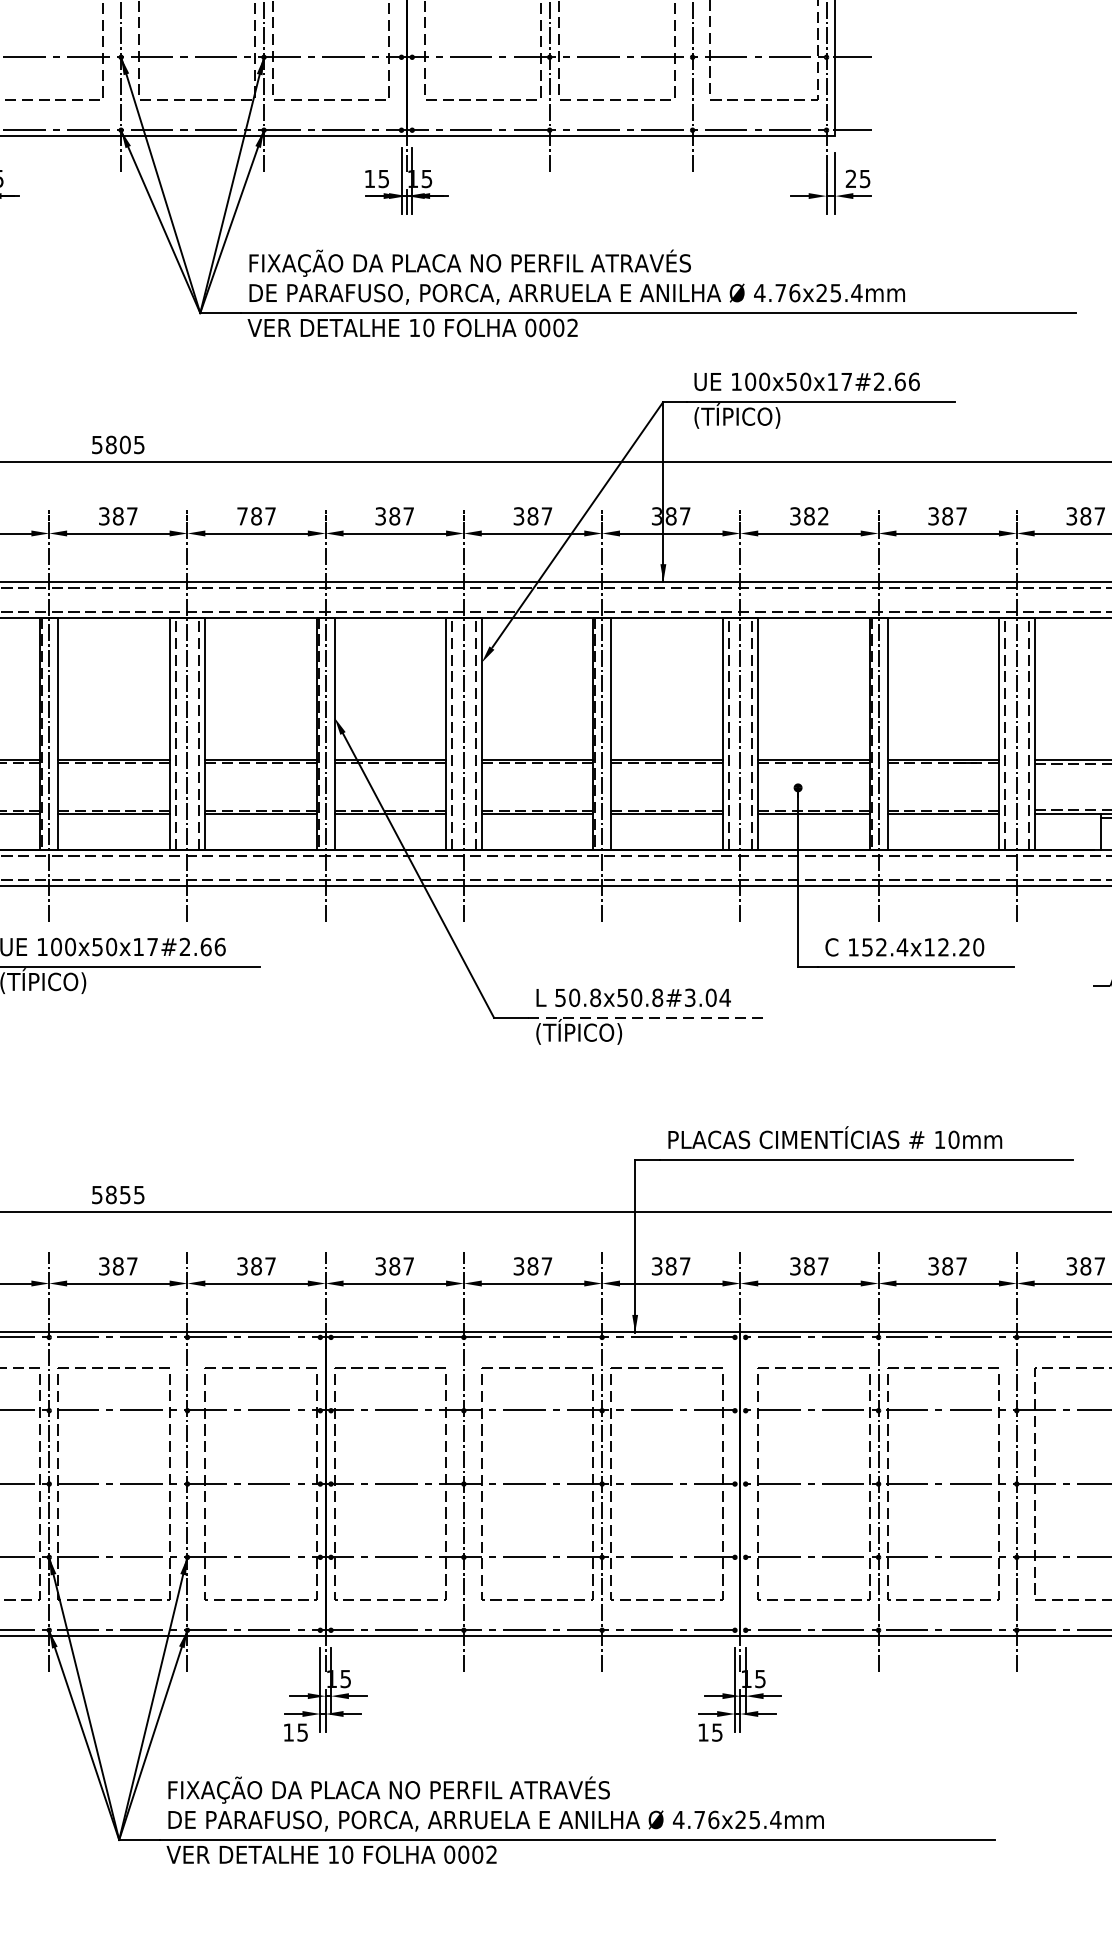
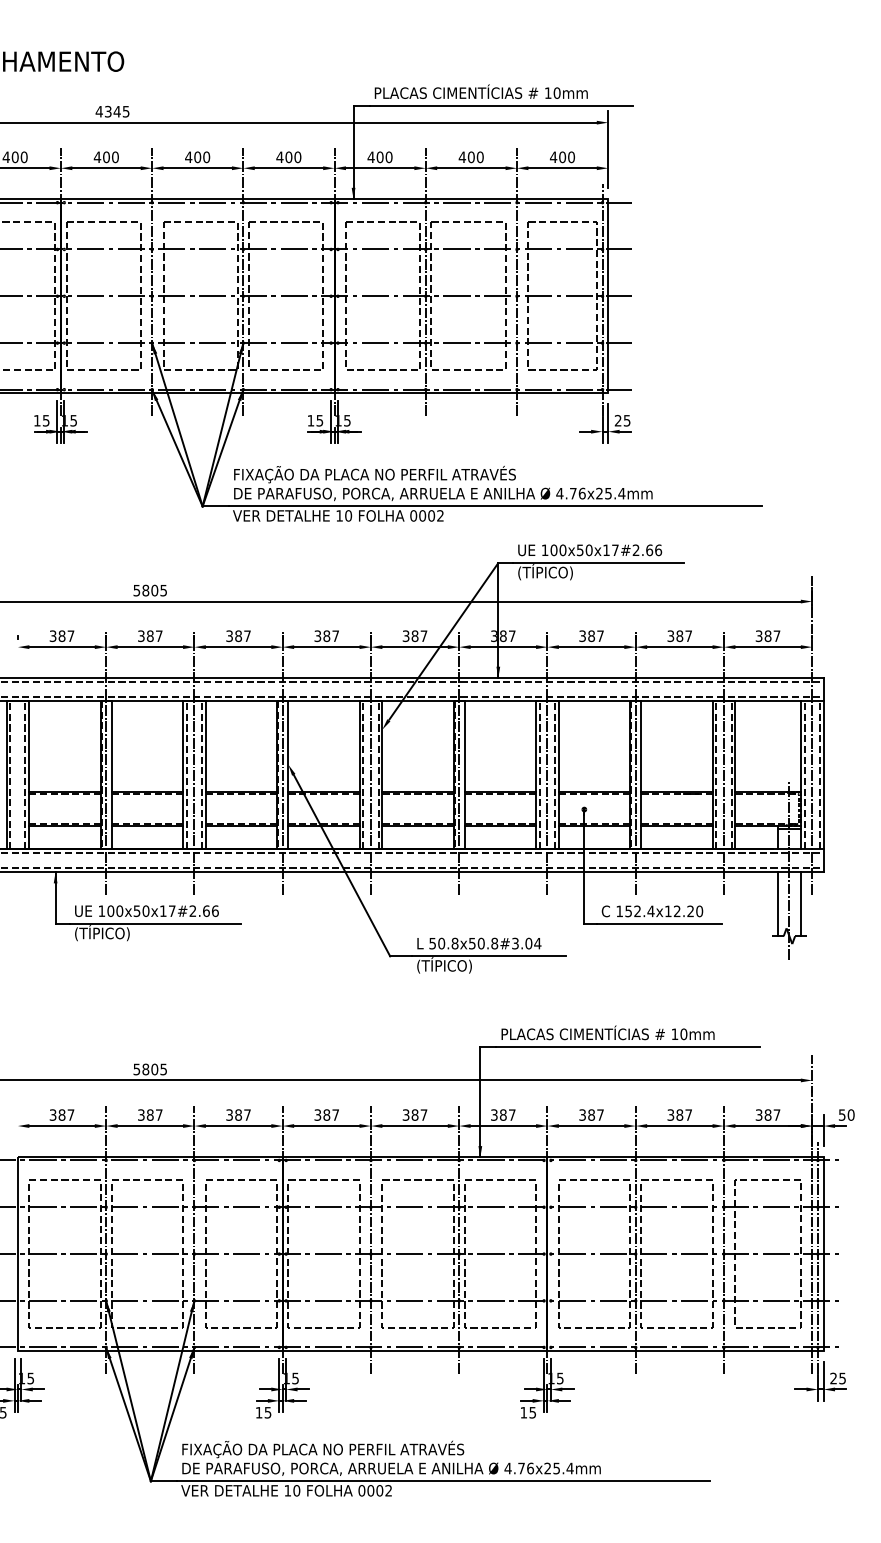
text: (823, 515) -> (600, 635), 382 -> 387
text: (242, 516) -> (229, 636), 787 -> 387
line: (1102, 934) -> (778, 903), added
line: (649, 1018) -> (489, 956), dashed -> solid
text: (124, 1194) -> (154, 1069), 5855 -> 5805

